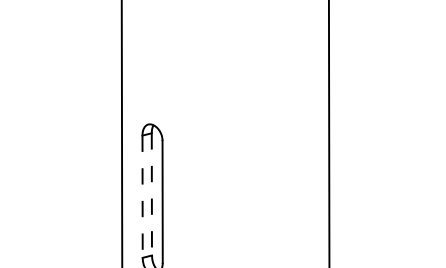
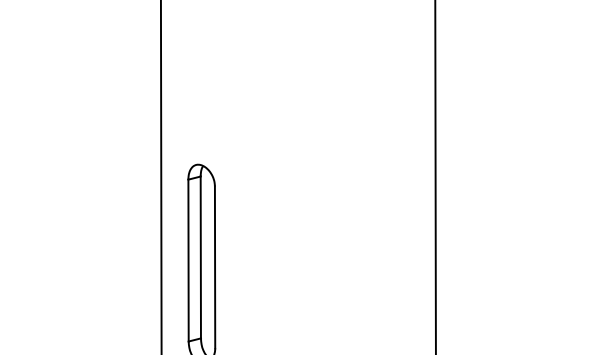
line: (151, 194) -> (200, 257), dashed -> solid
line: (142, 196) -> (188, 260), dashed -> solid

